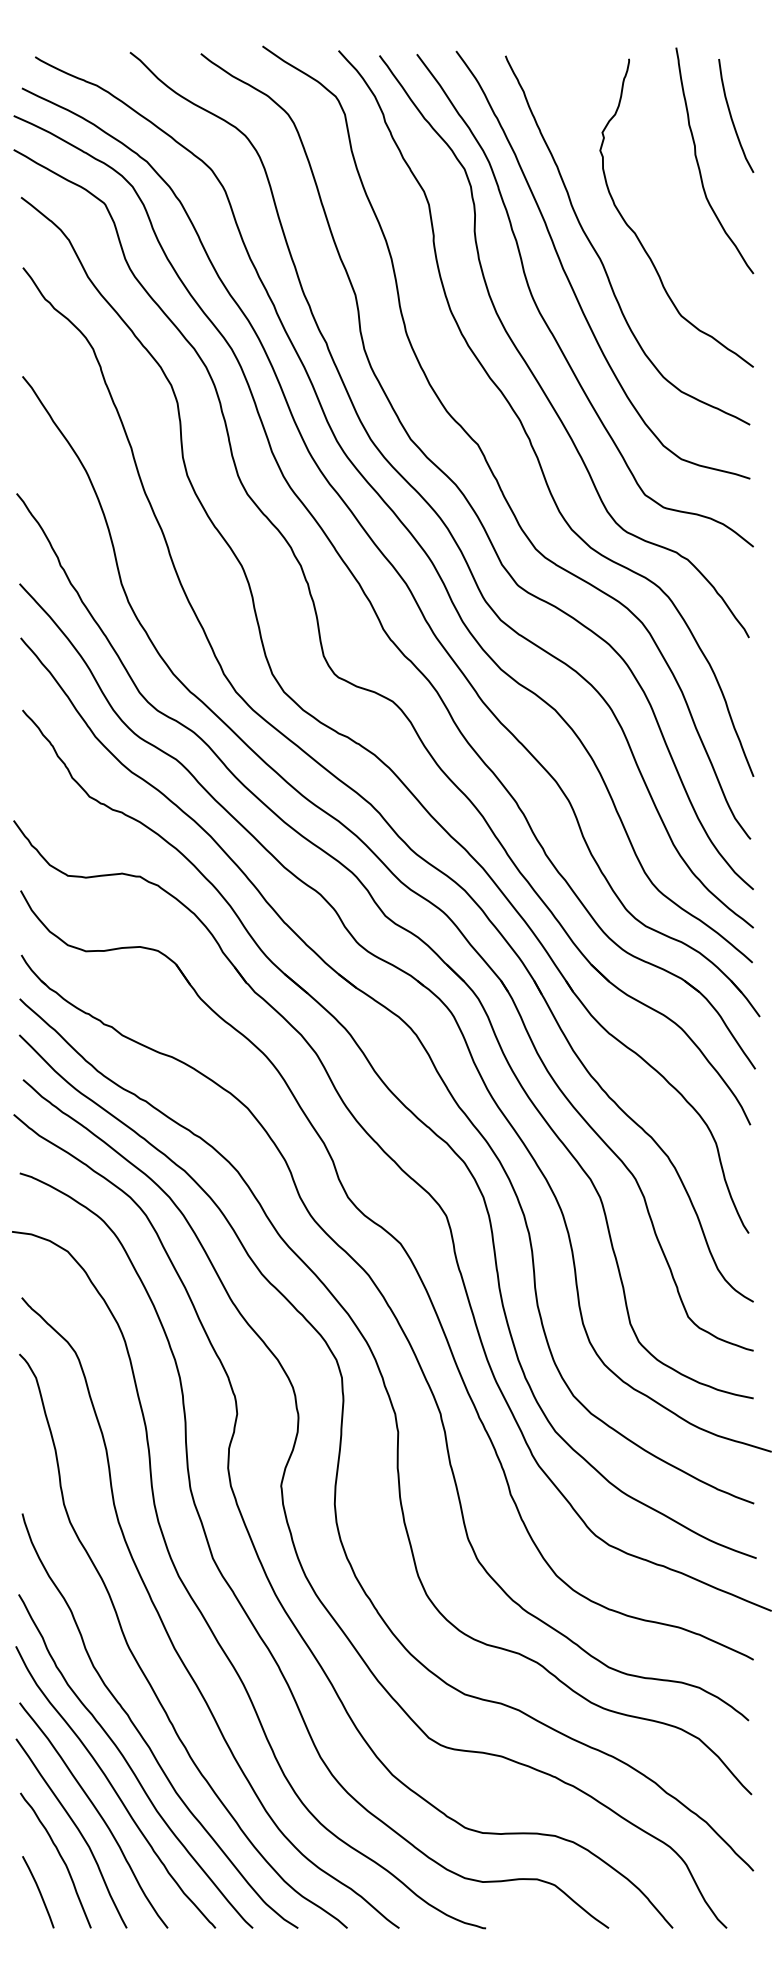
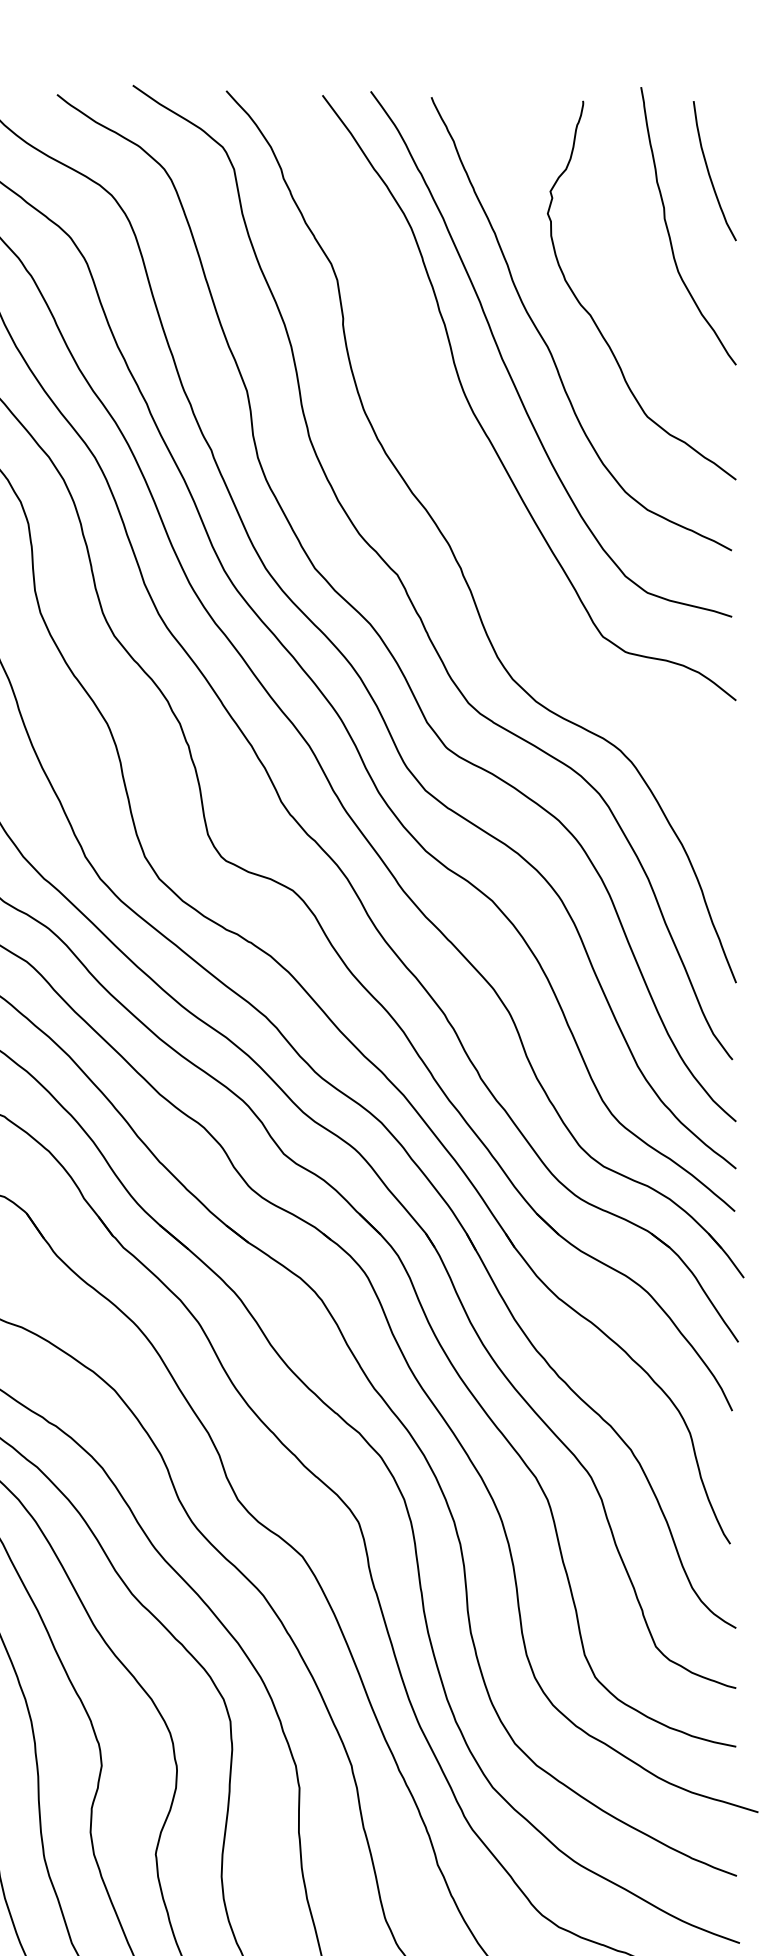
curve: (531, 369) -> (463, 482), removed

